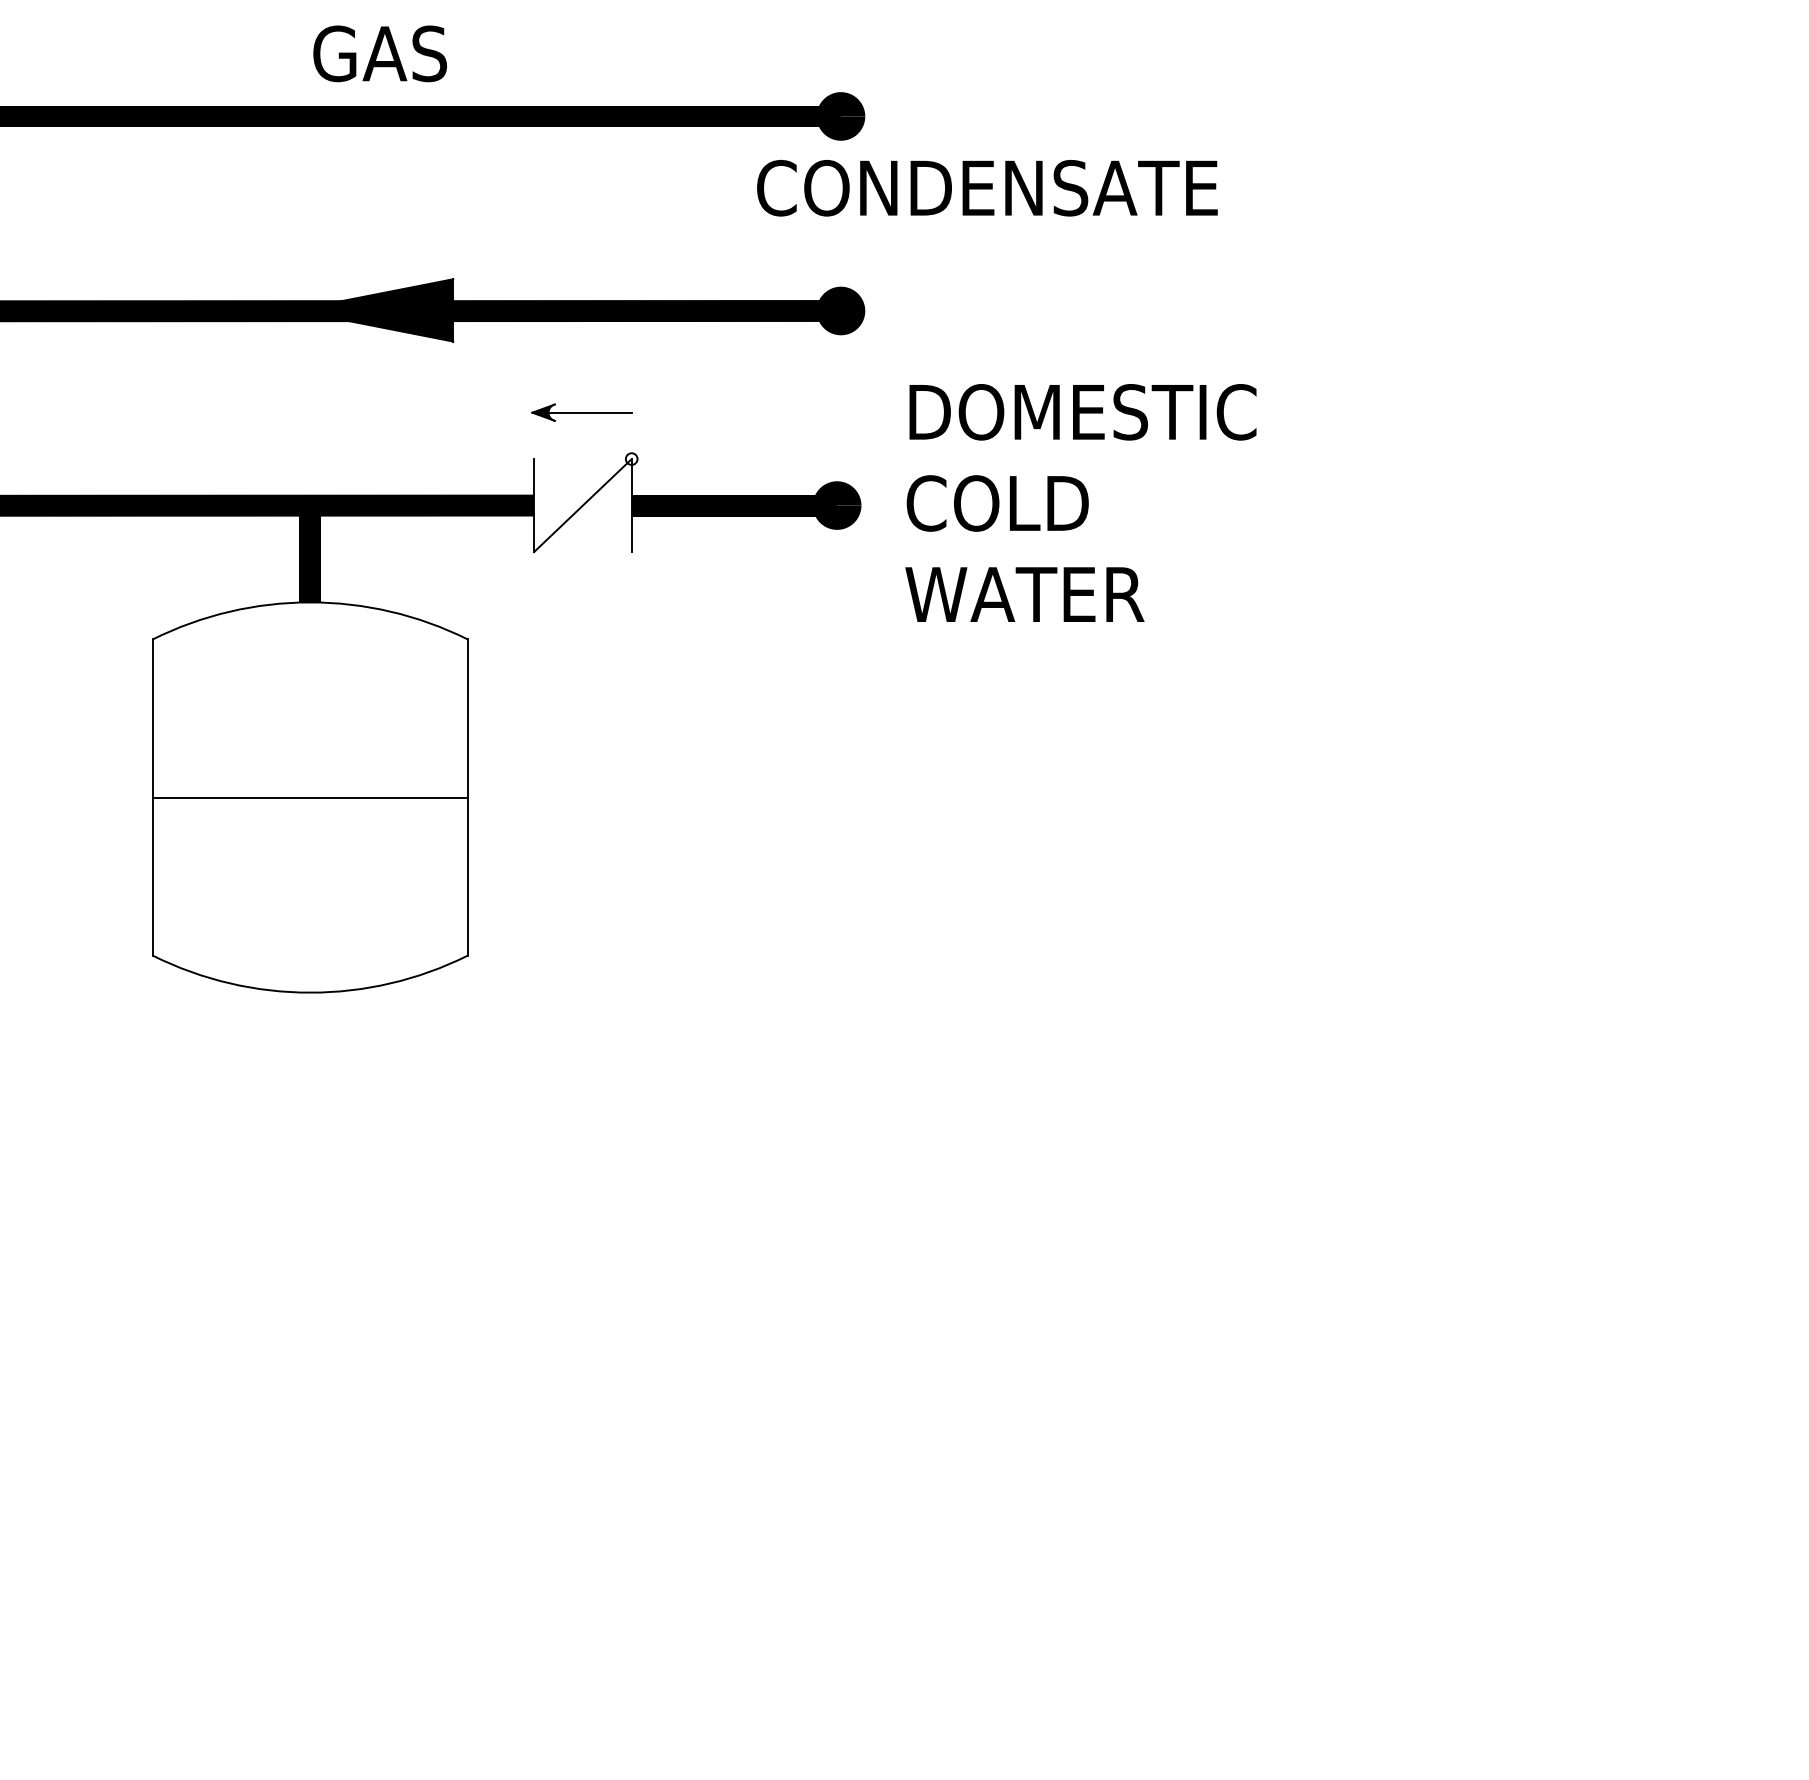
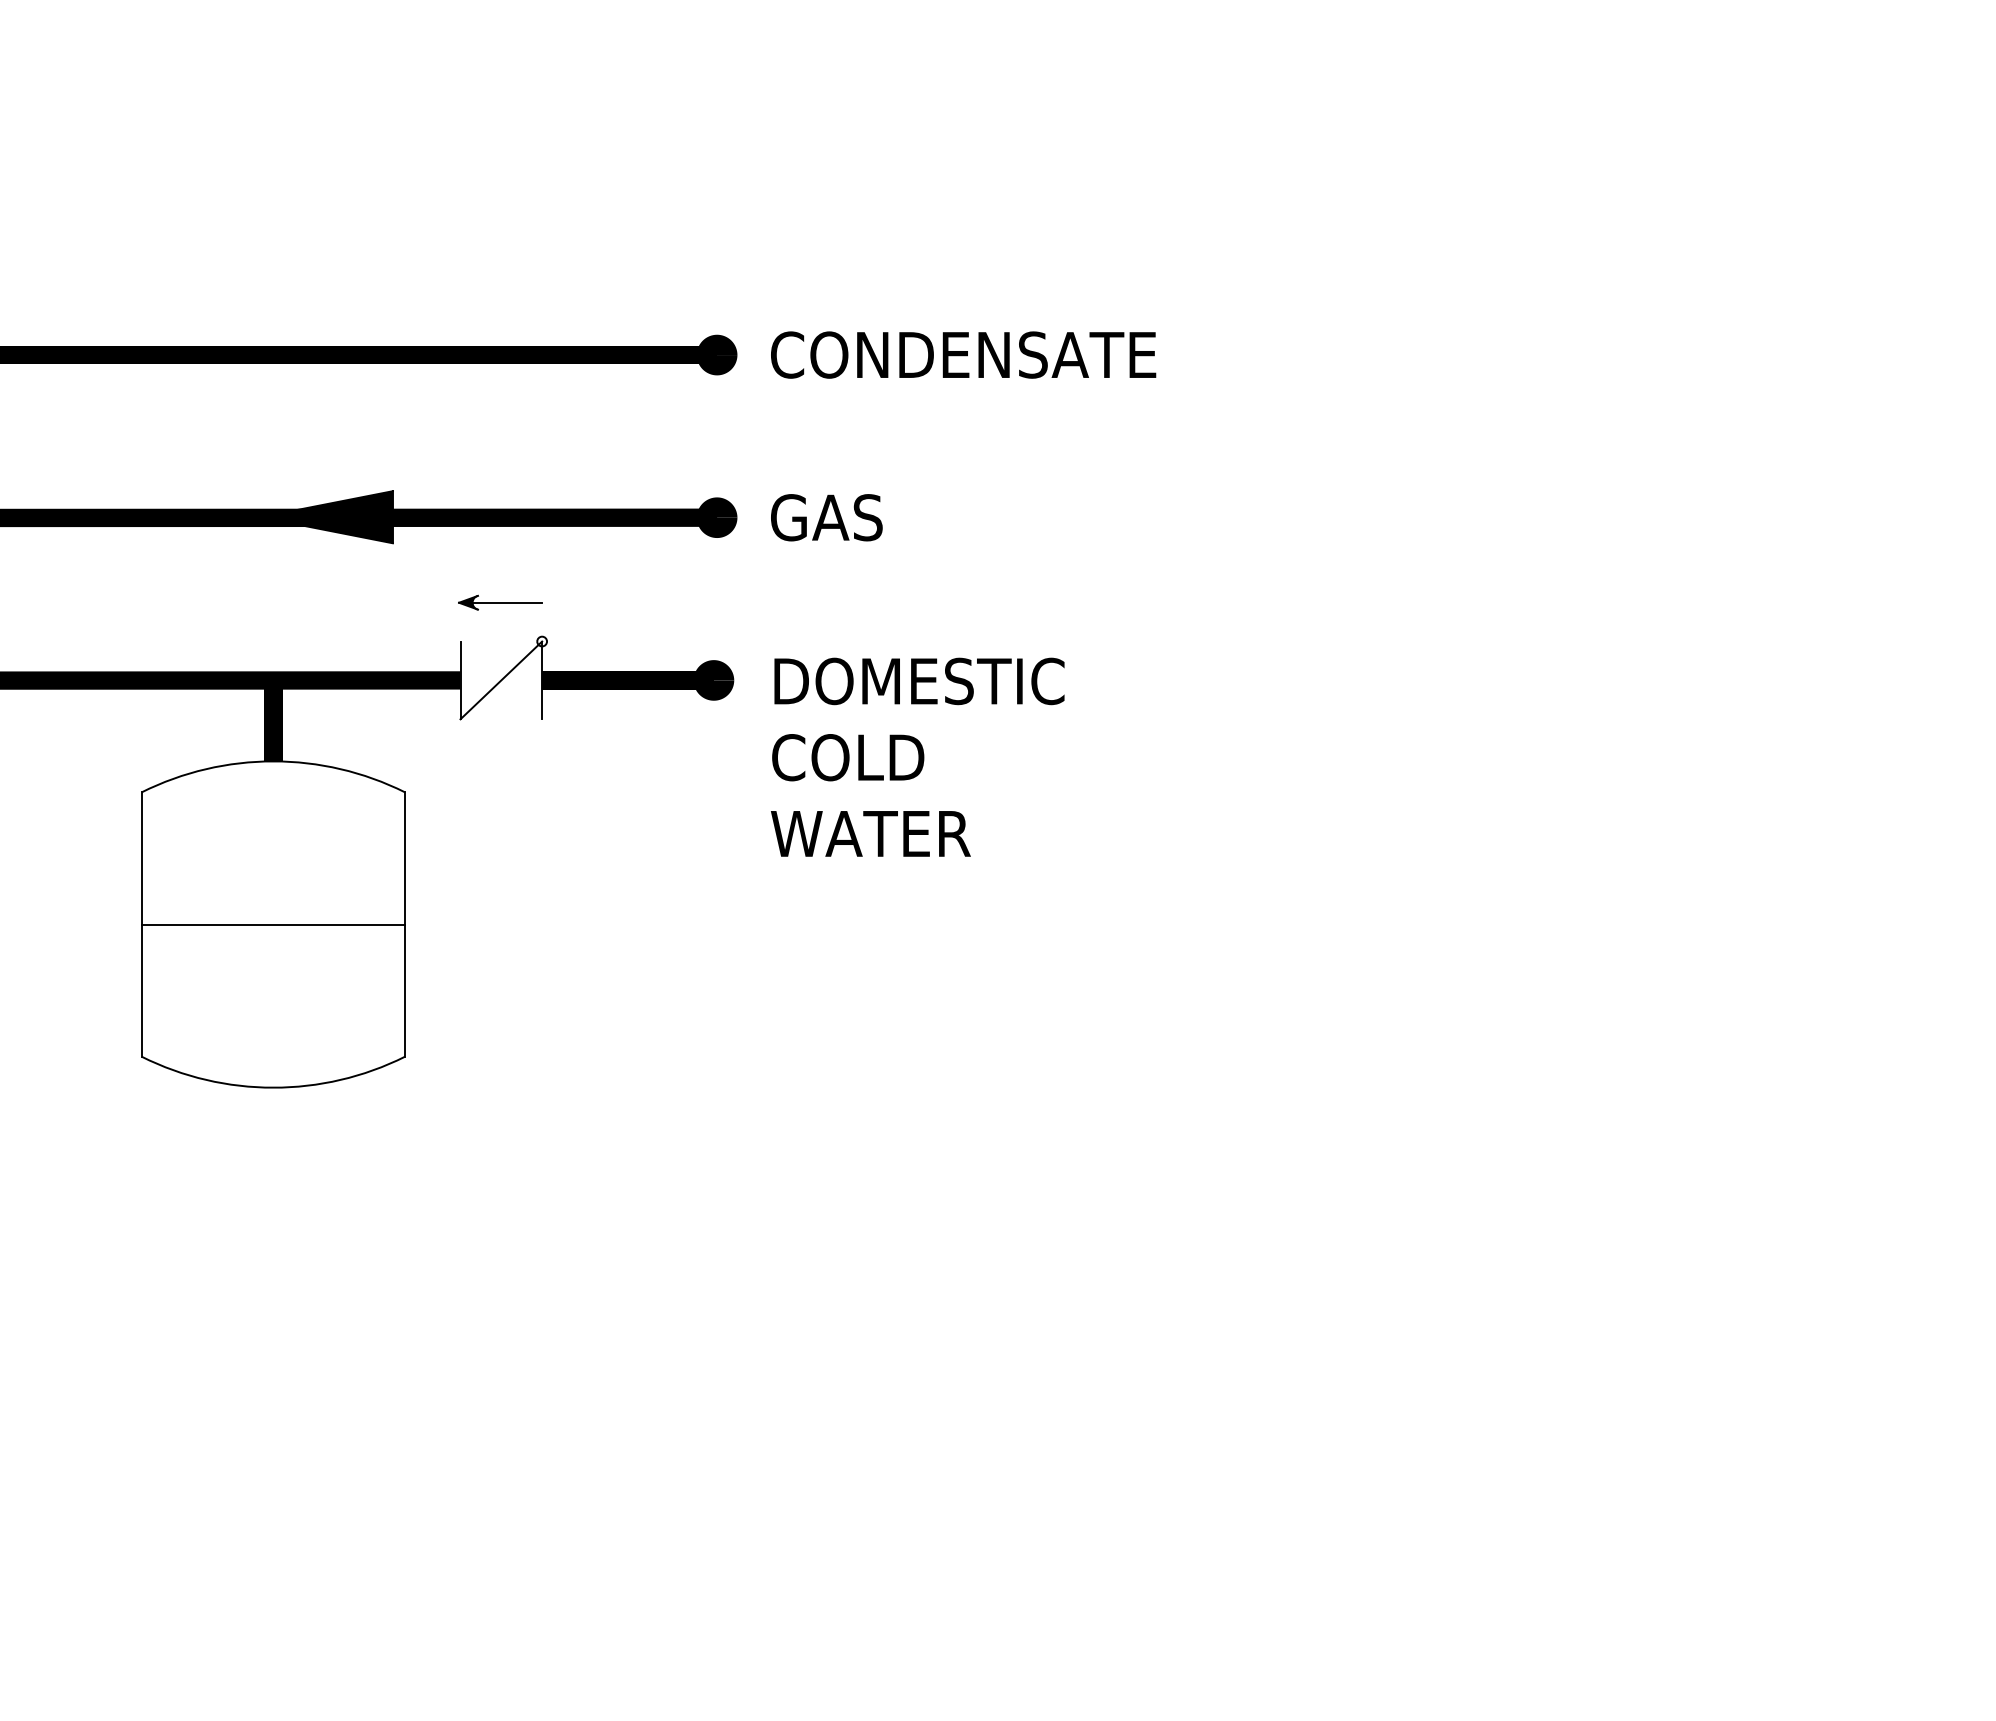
text: (379, 53) -> (826, 517), moved
text: (987, 187) -> (963, 354), moved
text: (1080, 502) -> (917, 756), moved

